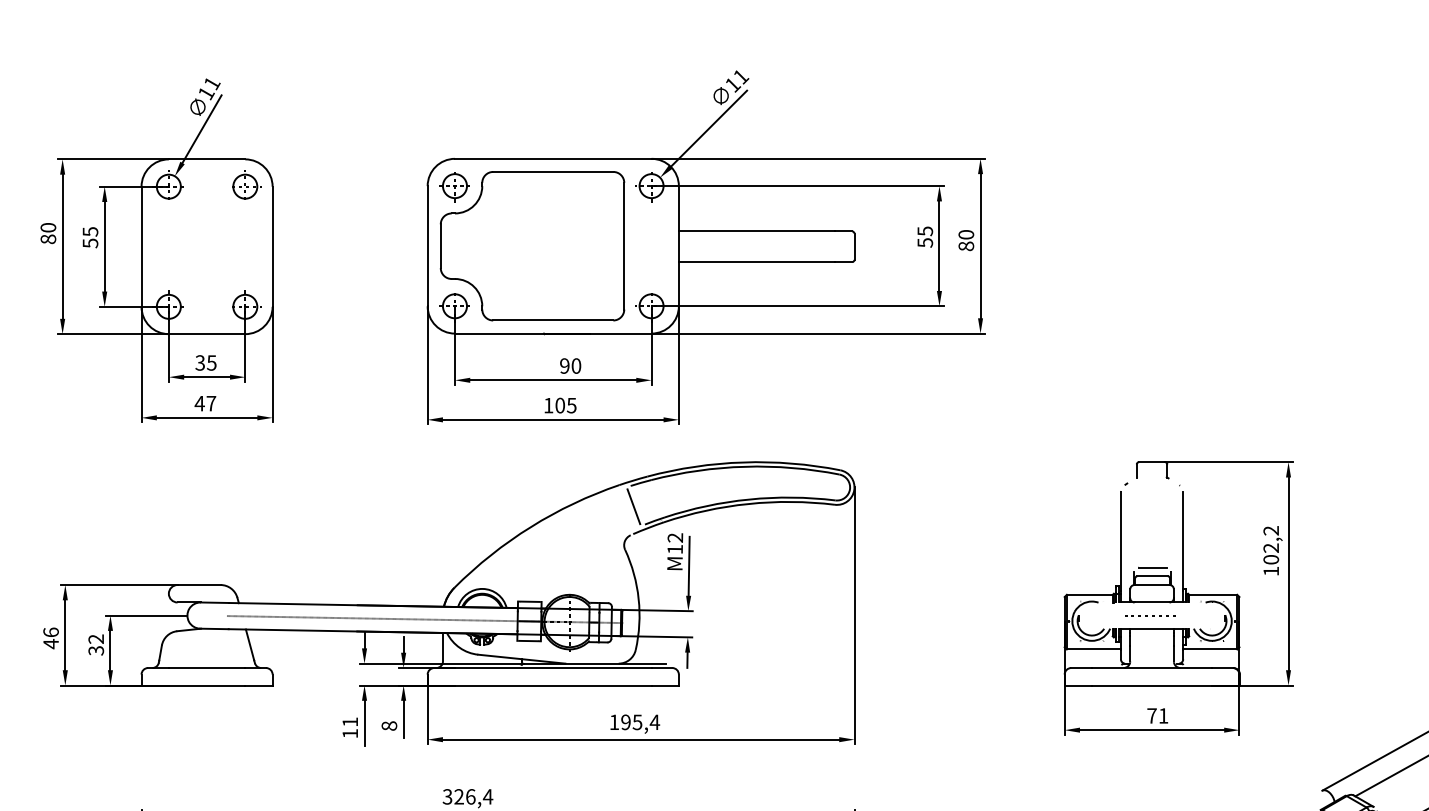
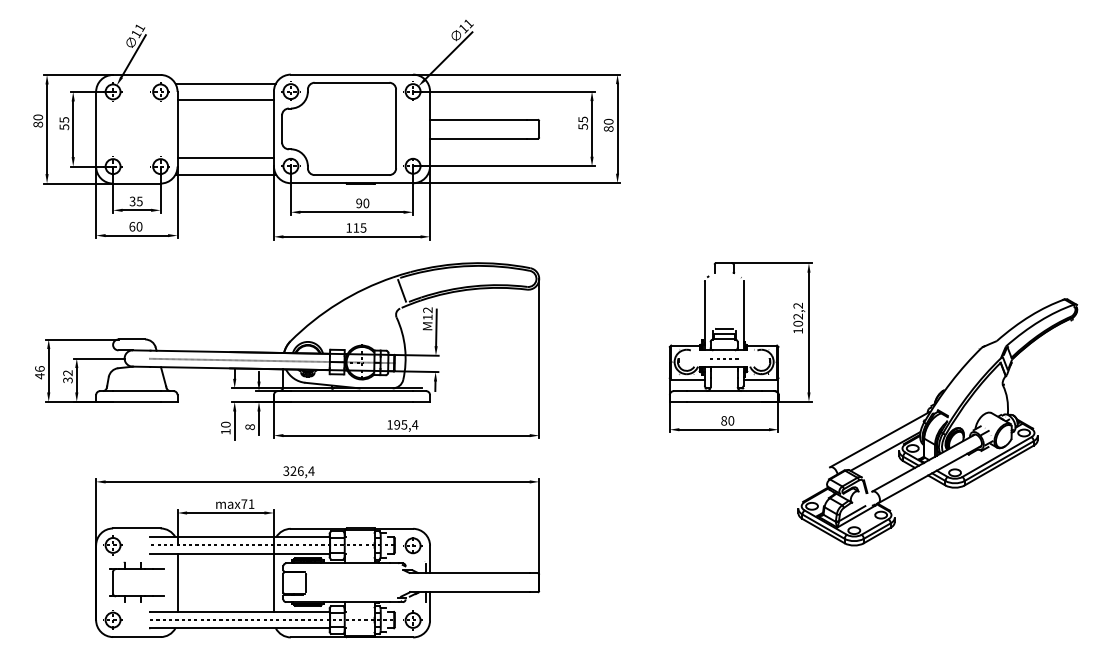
line: (349, 173) -> (225, 83), added
line: (349, 200) -> (225, 100), added
line: (349, 293) -> (225, 158), added
line: (349, 319) -> (225, 174), added
text: (204, 403) -> (135, 226), 47 -> 60
text: (560, 404) -> (356, 227), 105 -> 115
text: (1157, 715) -> (727, 420), 71 -> 80
text: (349, 721) -> (225, 424), 11 -> 10

